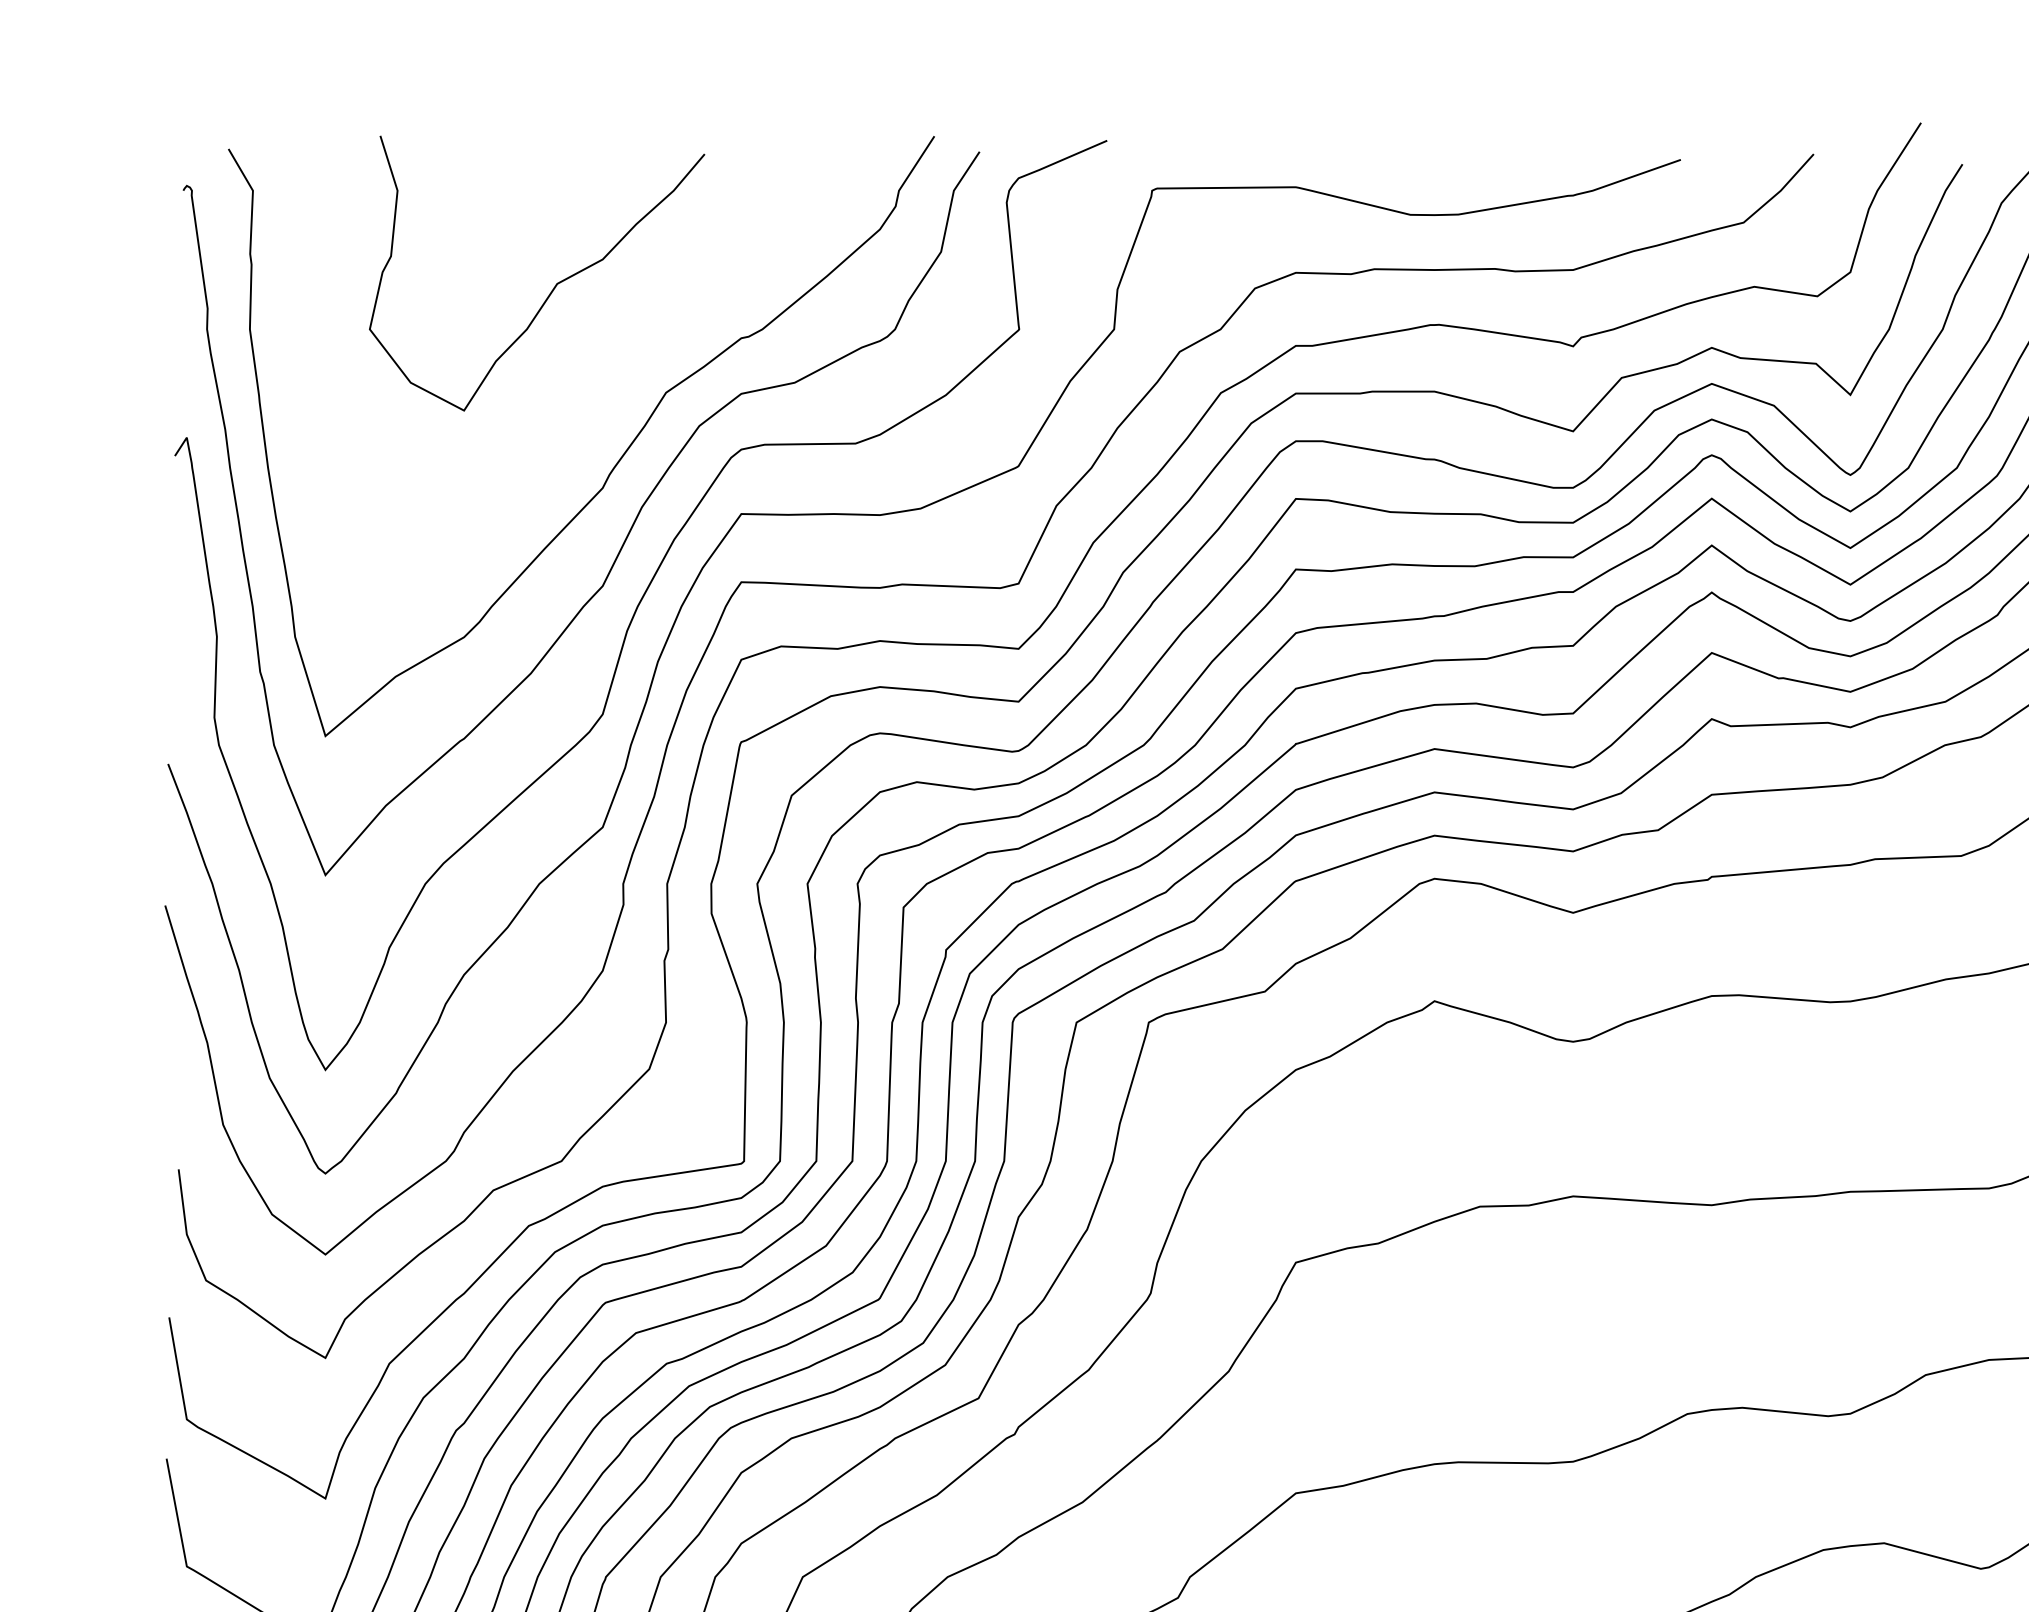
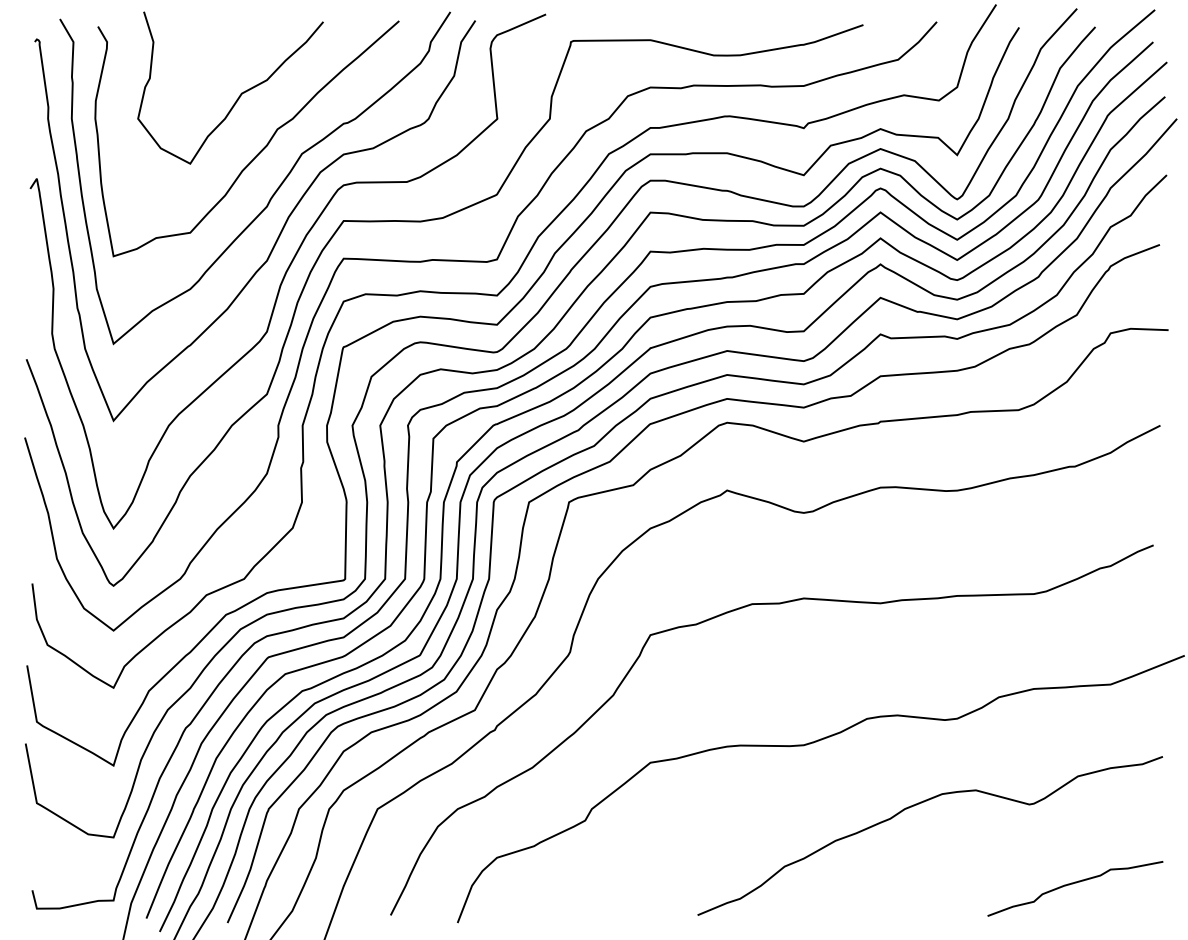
curve: (589, 388) -> (259, 151), added

